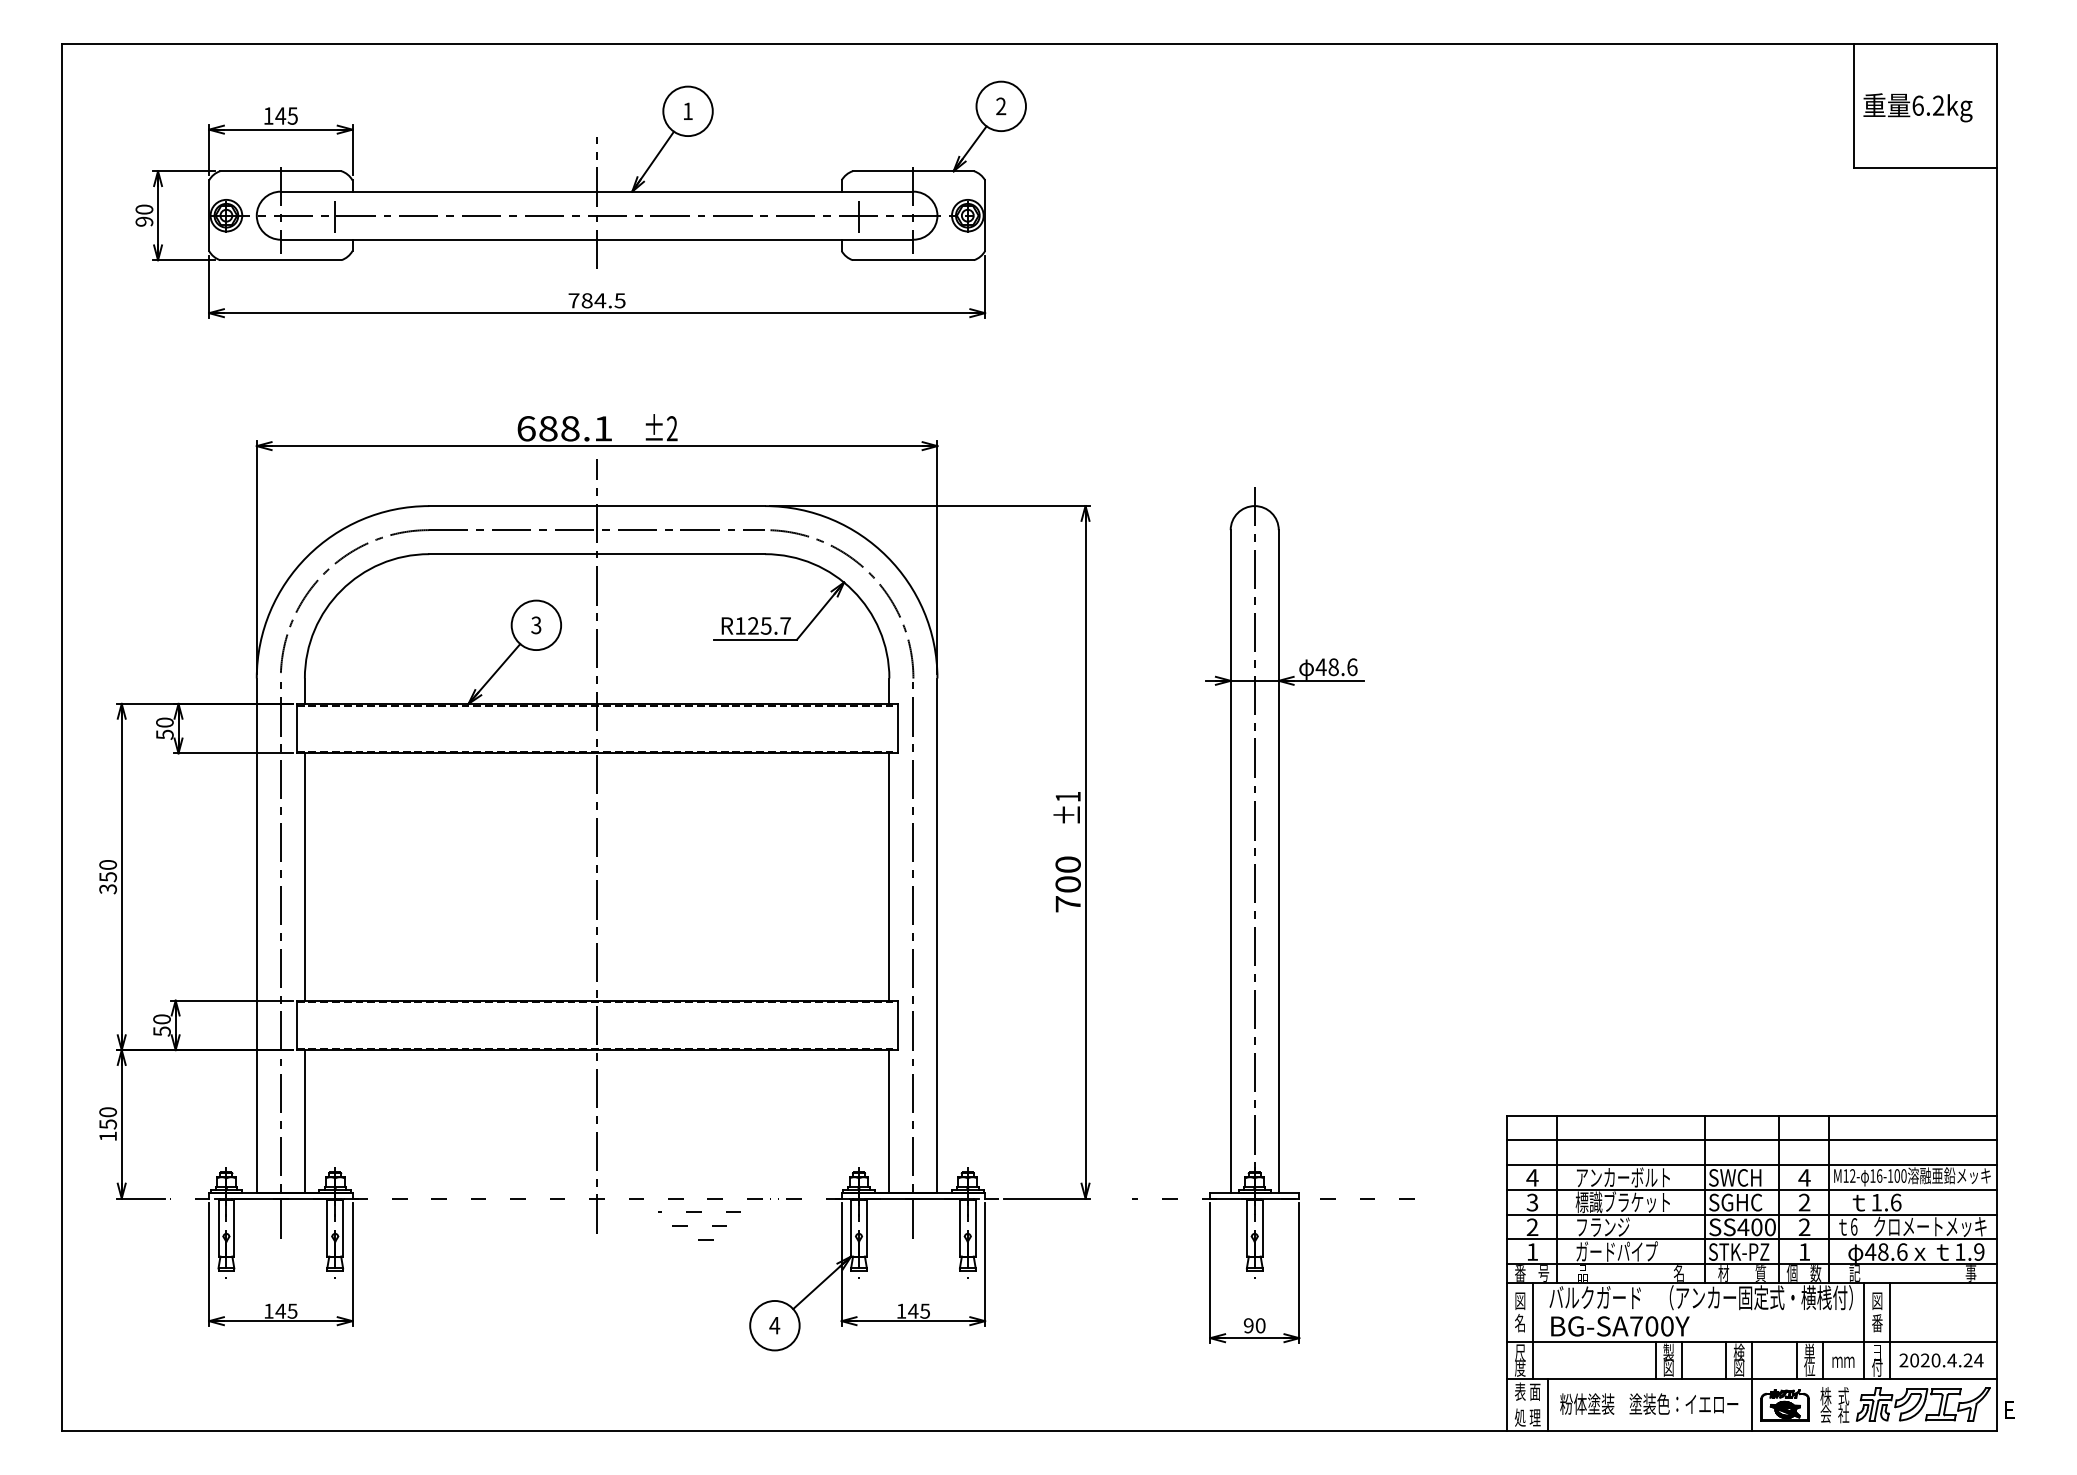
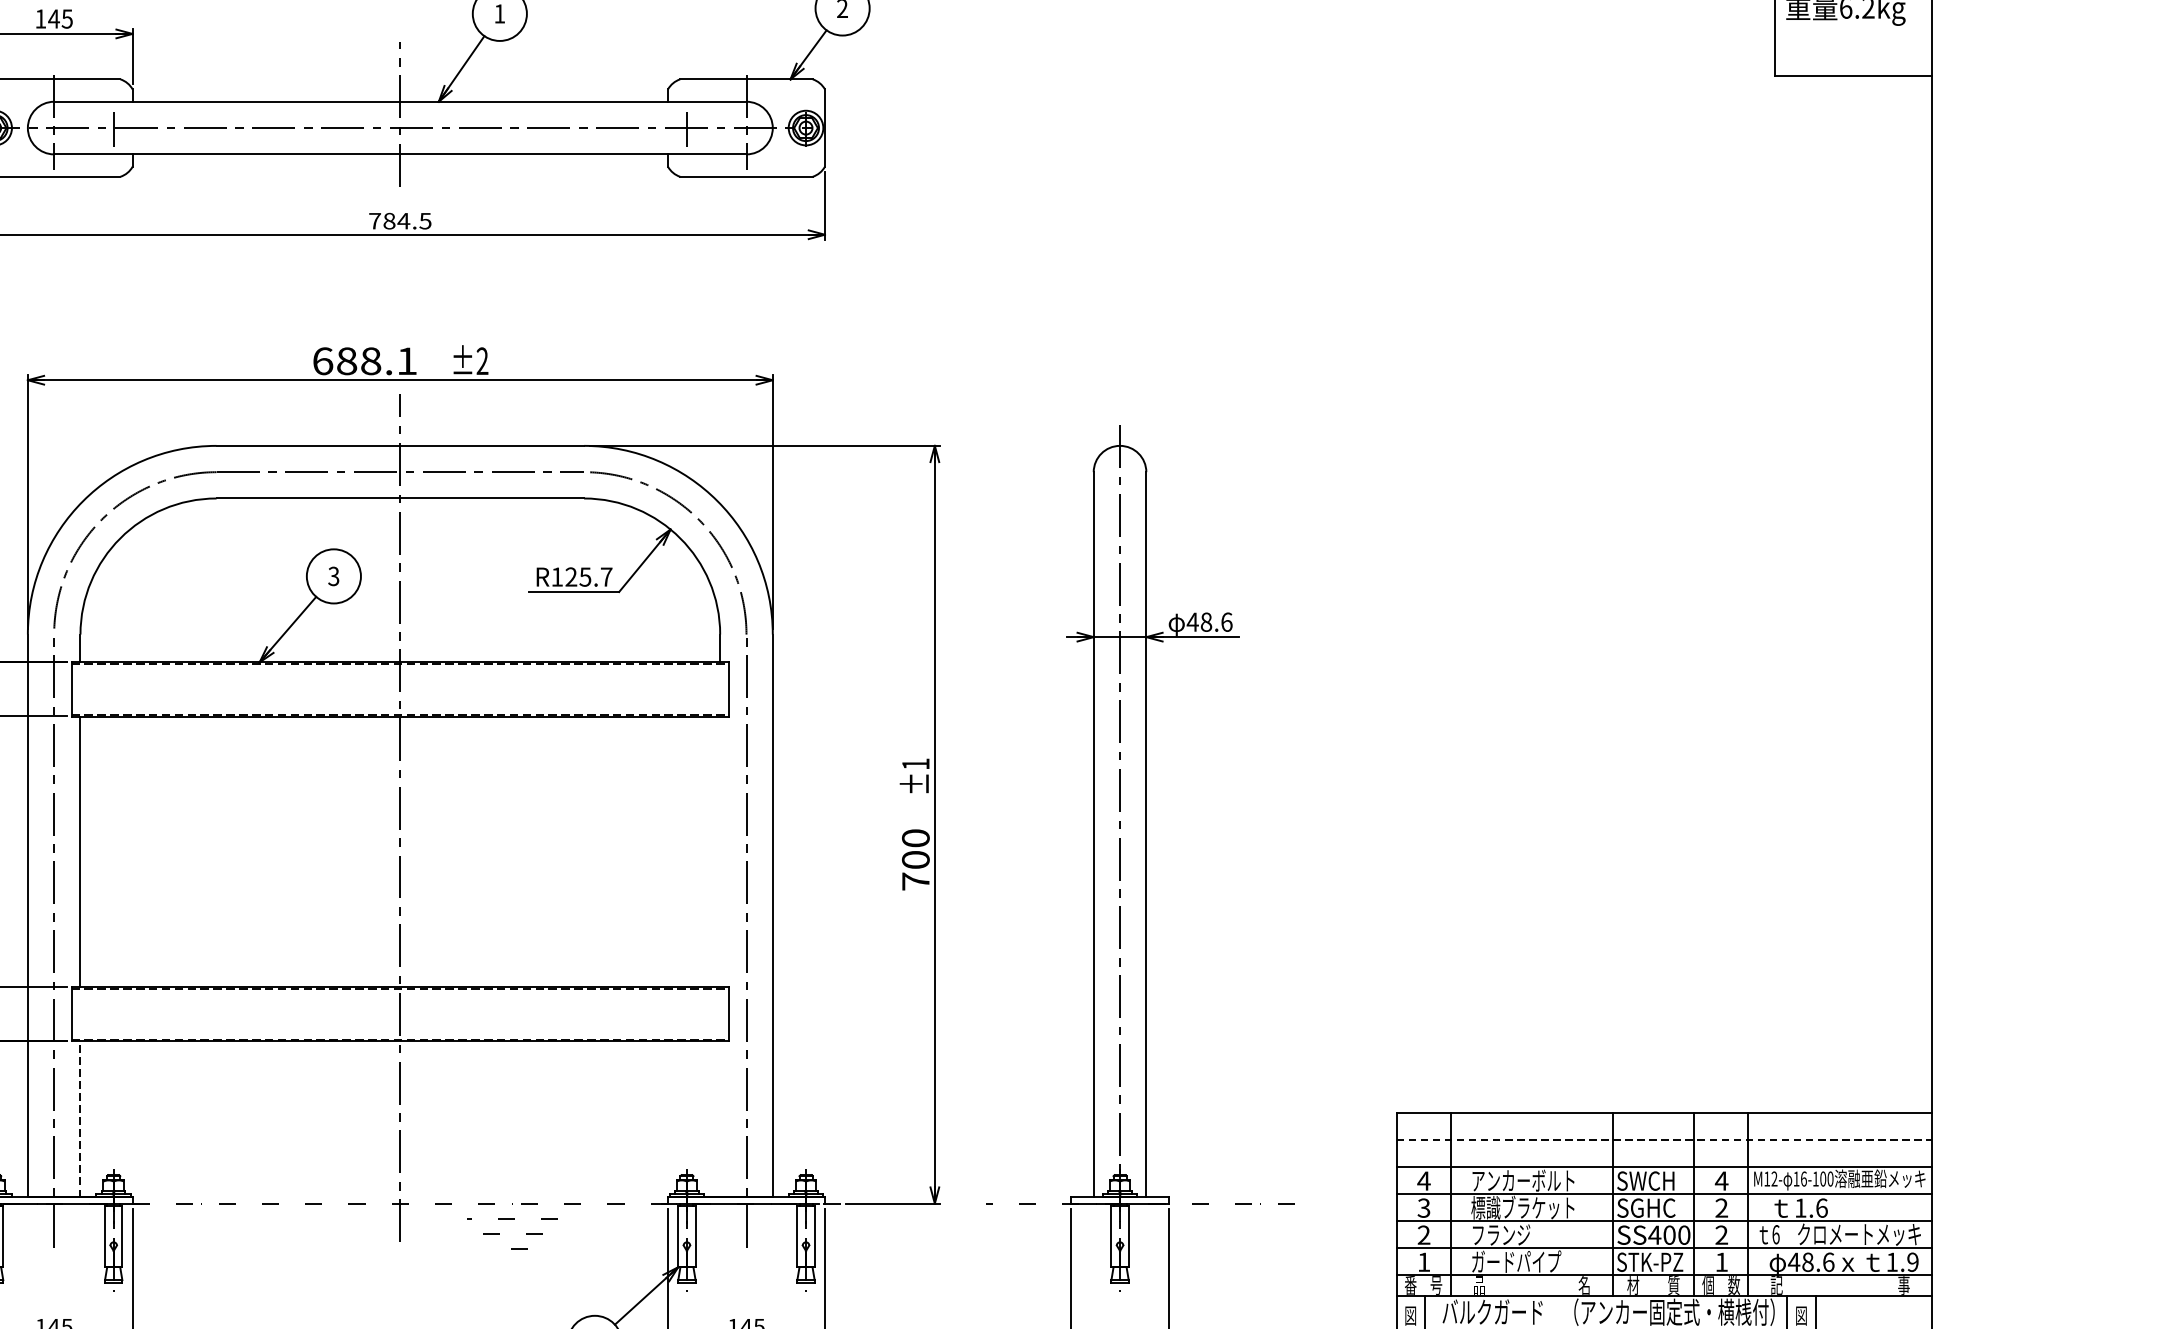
line: (889, 876) -> (720, 851), removed
line: (304, 1120) -> (80, 1118), solid -> dashed
line: (889, 1121) -> (720, 1119), removed
line: (1752, 1140) -> (1664, 1140), solid -> dashed

